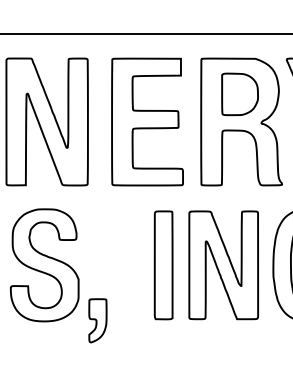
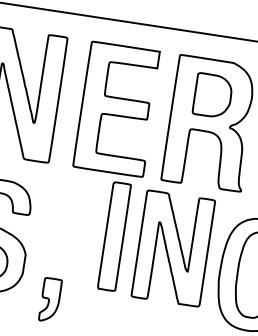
part: (163, 265) -> (114, 236), moved
part: (223, 265) -> (173, 248), moved
part: (97, 320) -> (50, 299), moved

